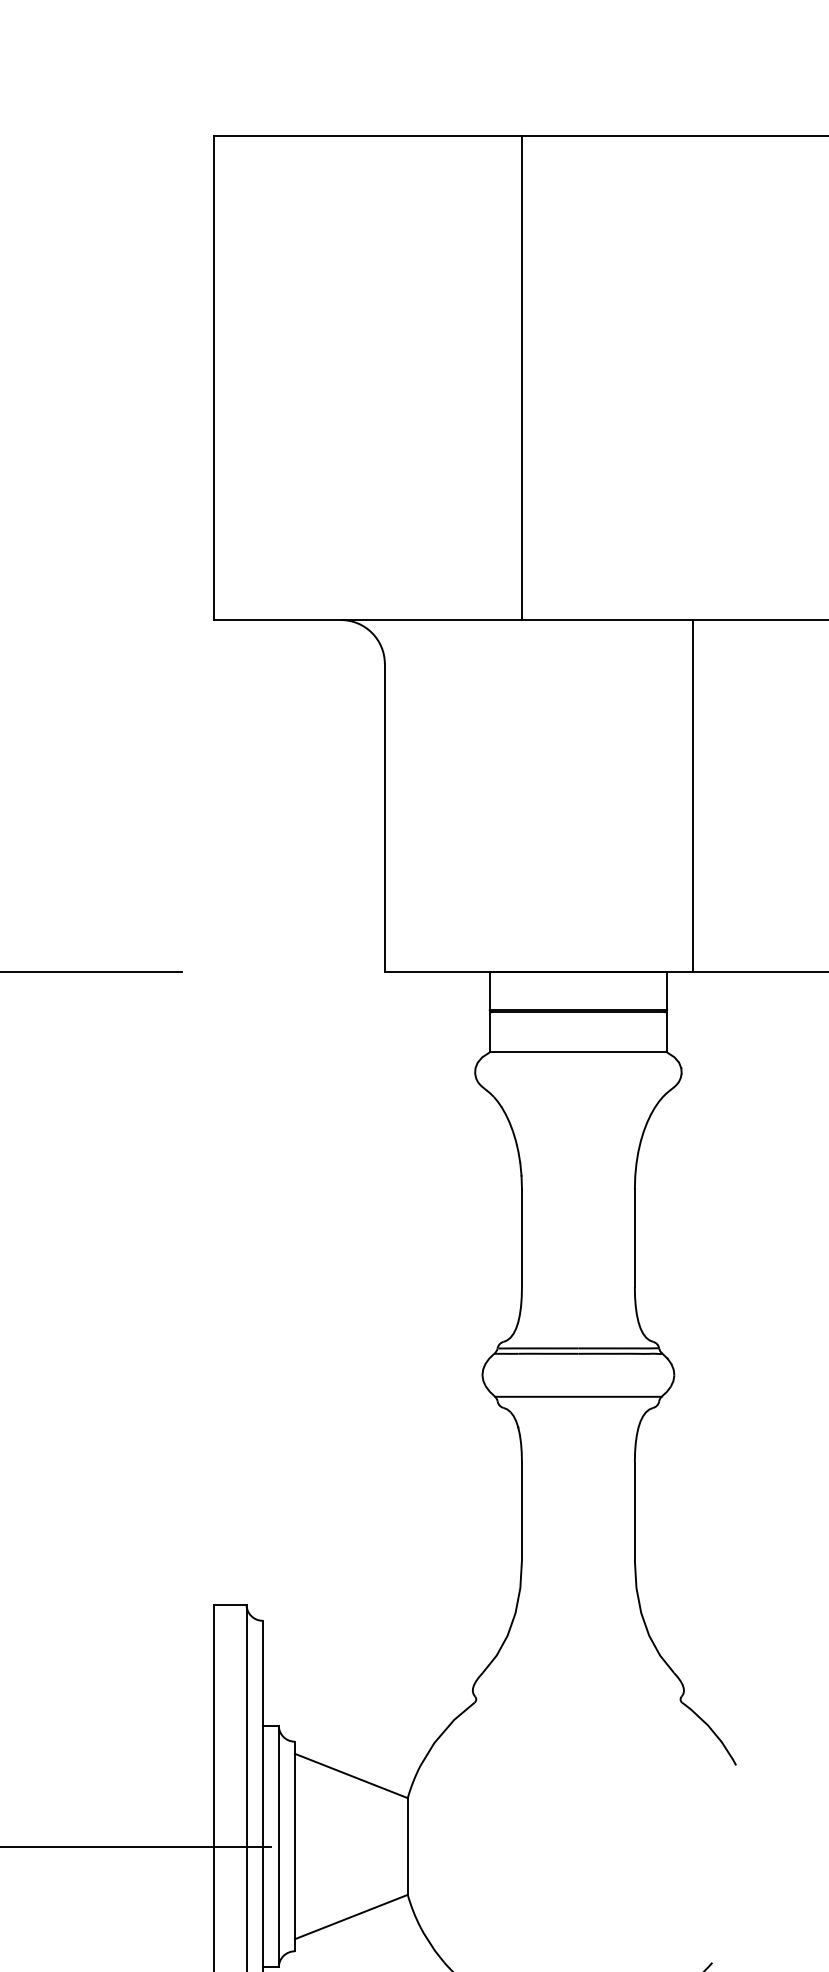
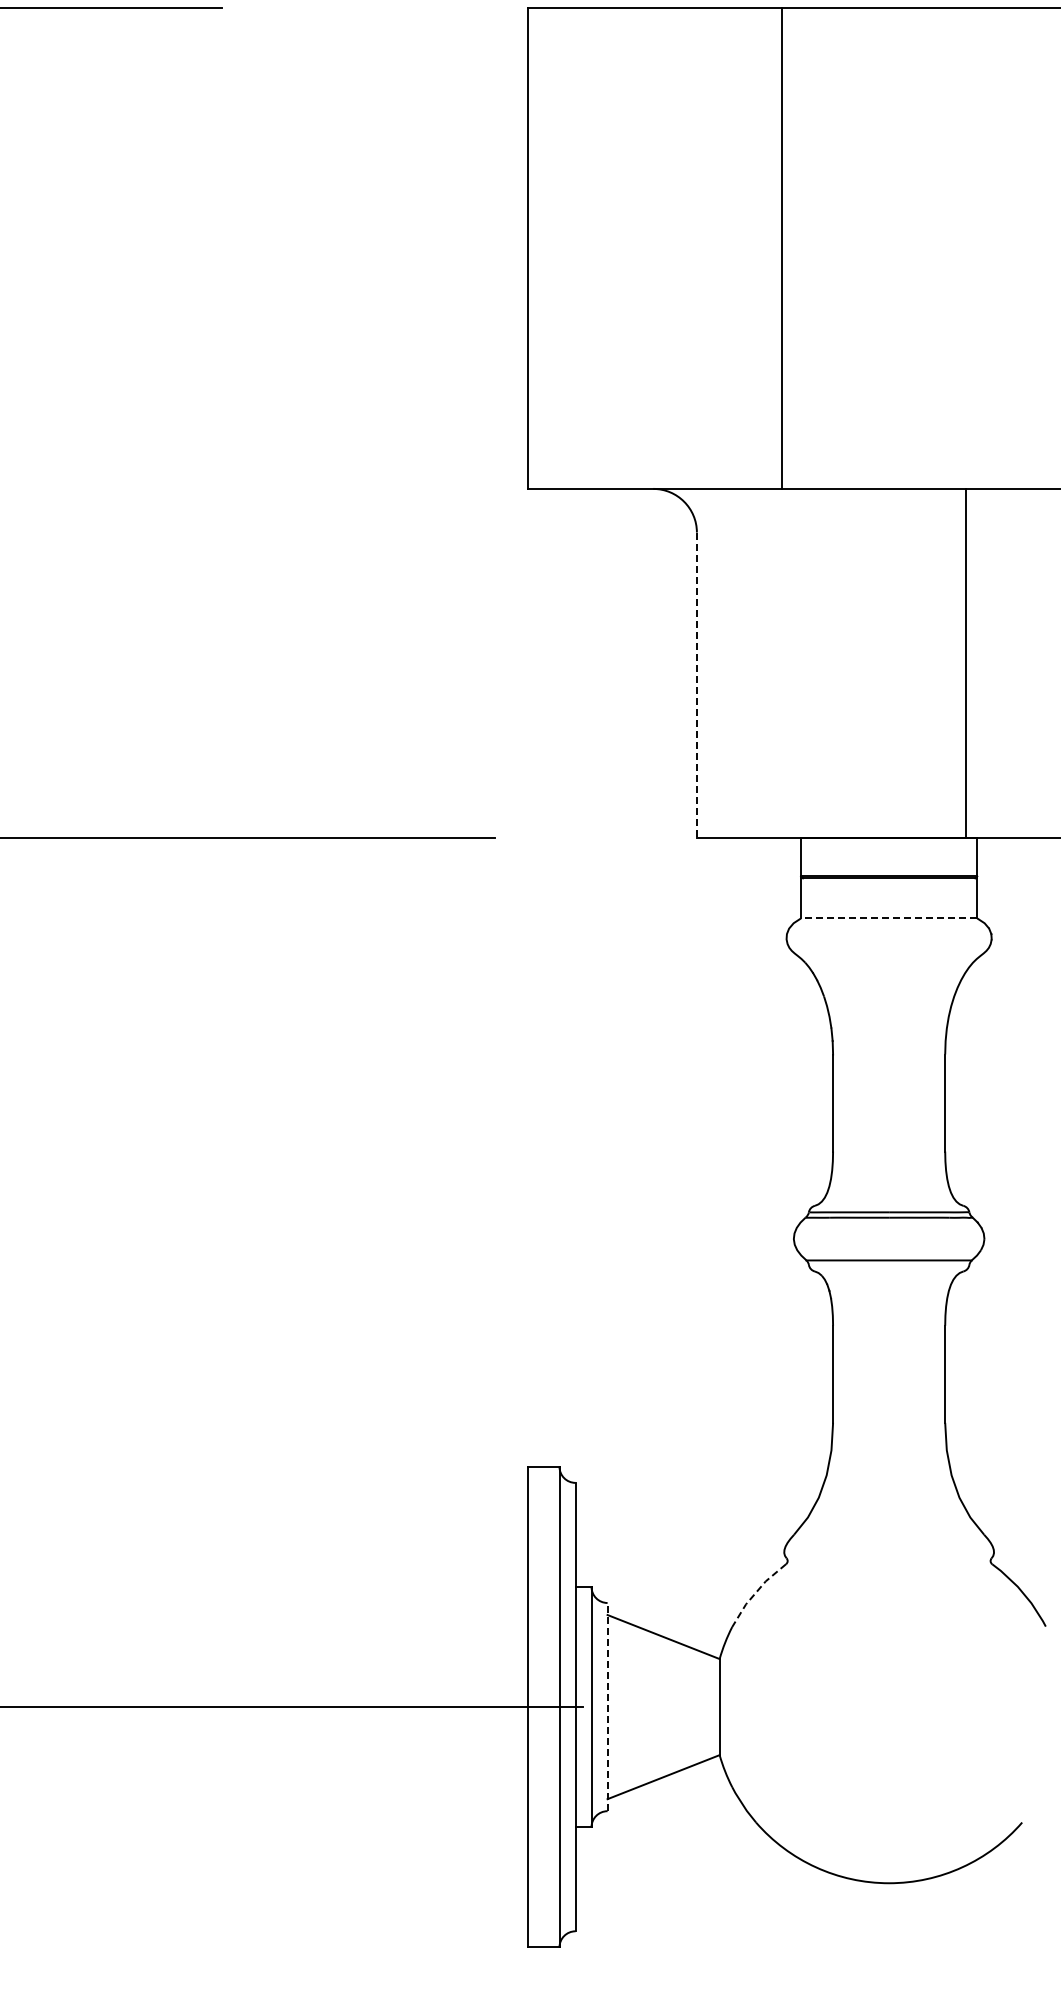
line: (522, 377) -> (782, 248), moved
line: (692, 795) -> (965, 663), moved
line: (384, 817) -> (696, 685), solid -> dashed
line: (577, 1052) -> (888, 918), solid -> dashed
line: (443, 1732) -> (755, 1593), solid -> dashed
line: (294, 1845) -> (607, 1706), solid -> dashed

